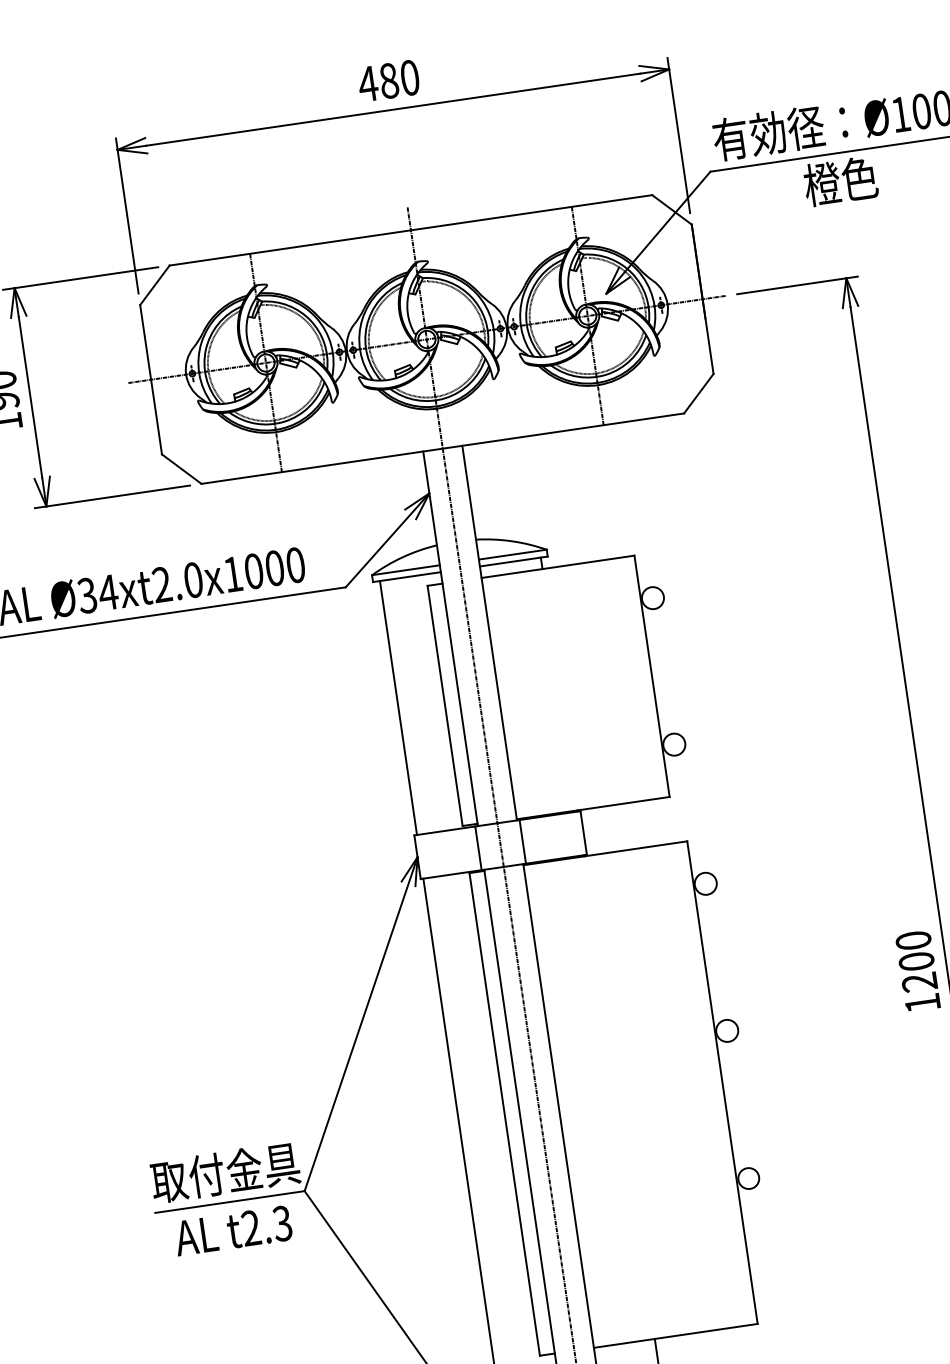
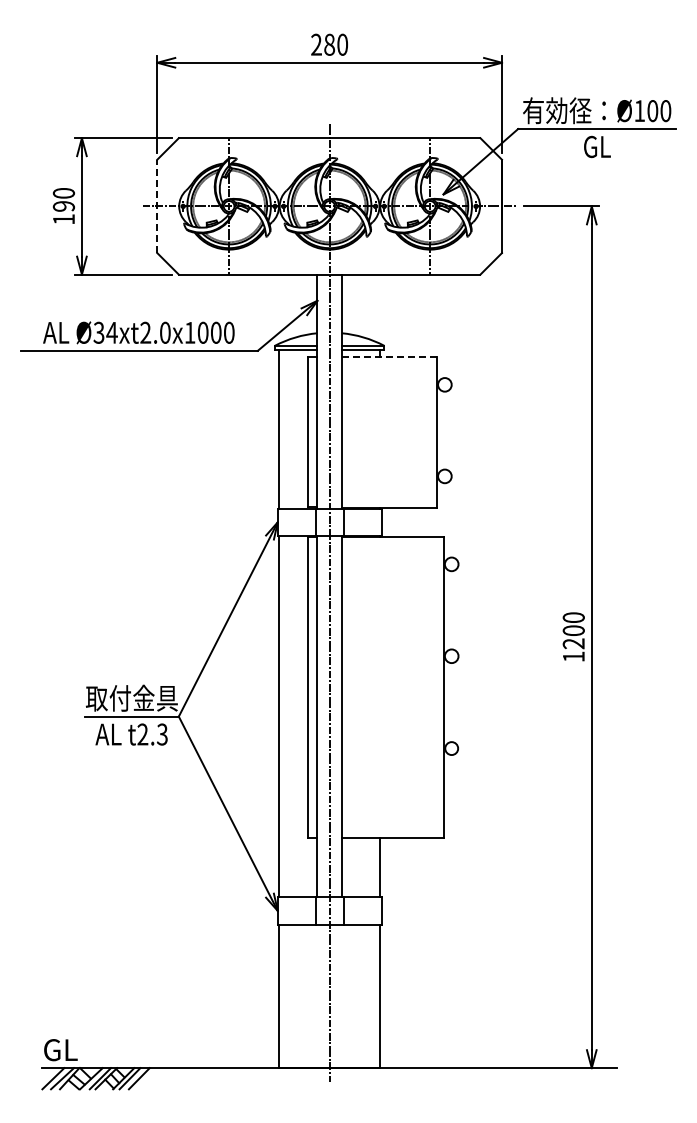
text: (368, 83) -> (316, 44), 480 -> 280
text: (839, 181) -> (596, 146), 橙色 -> GL
line: (151, 379) -> (157, 206), solid -> dashed
line: (557, 567) -> (389, 357), solid -> dashed

